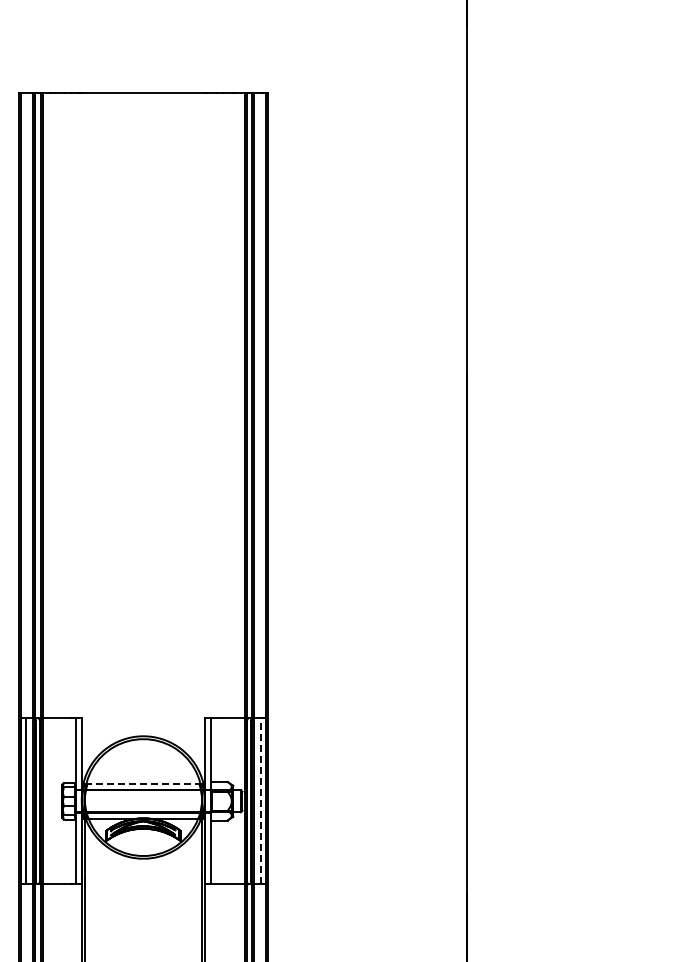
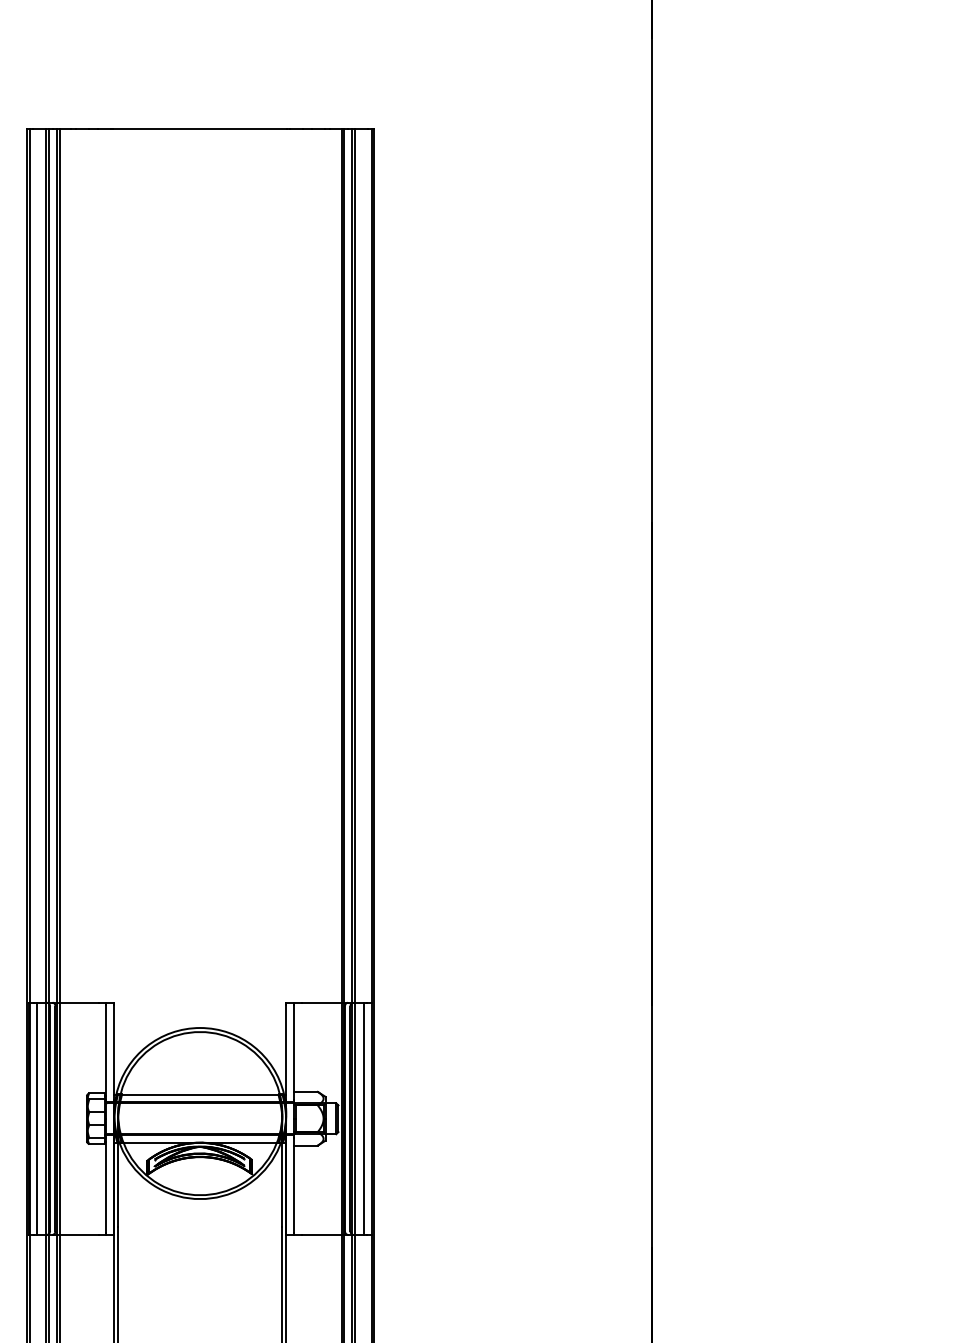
line: (143, 783) -> (200, 1093), dashed -> solid
line: (260, 800) -> (363, 1117), dashed -> solid

